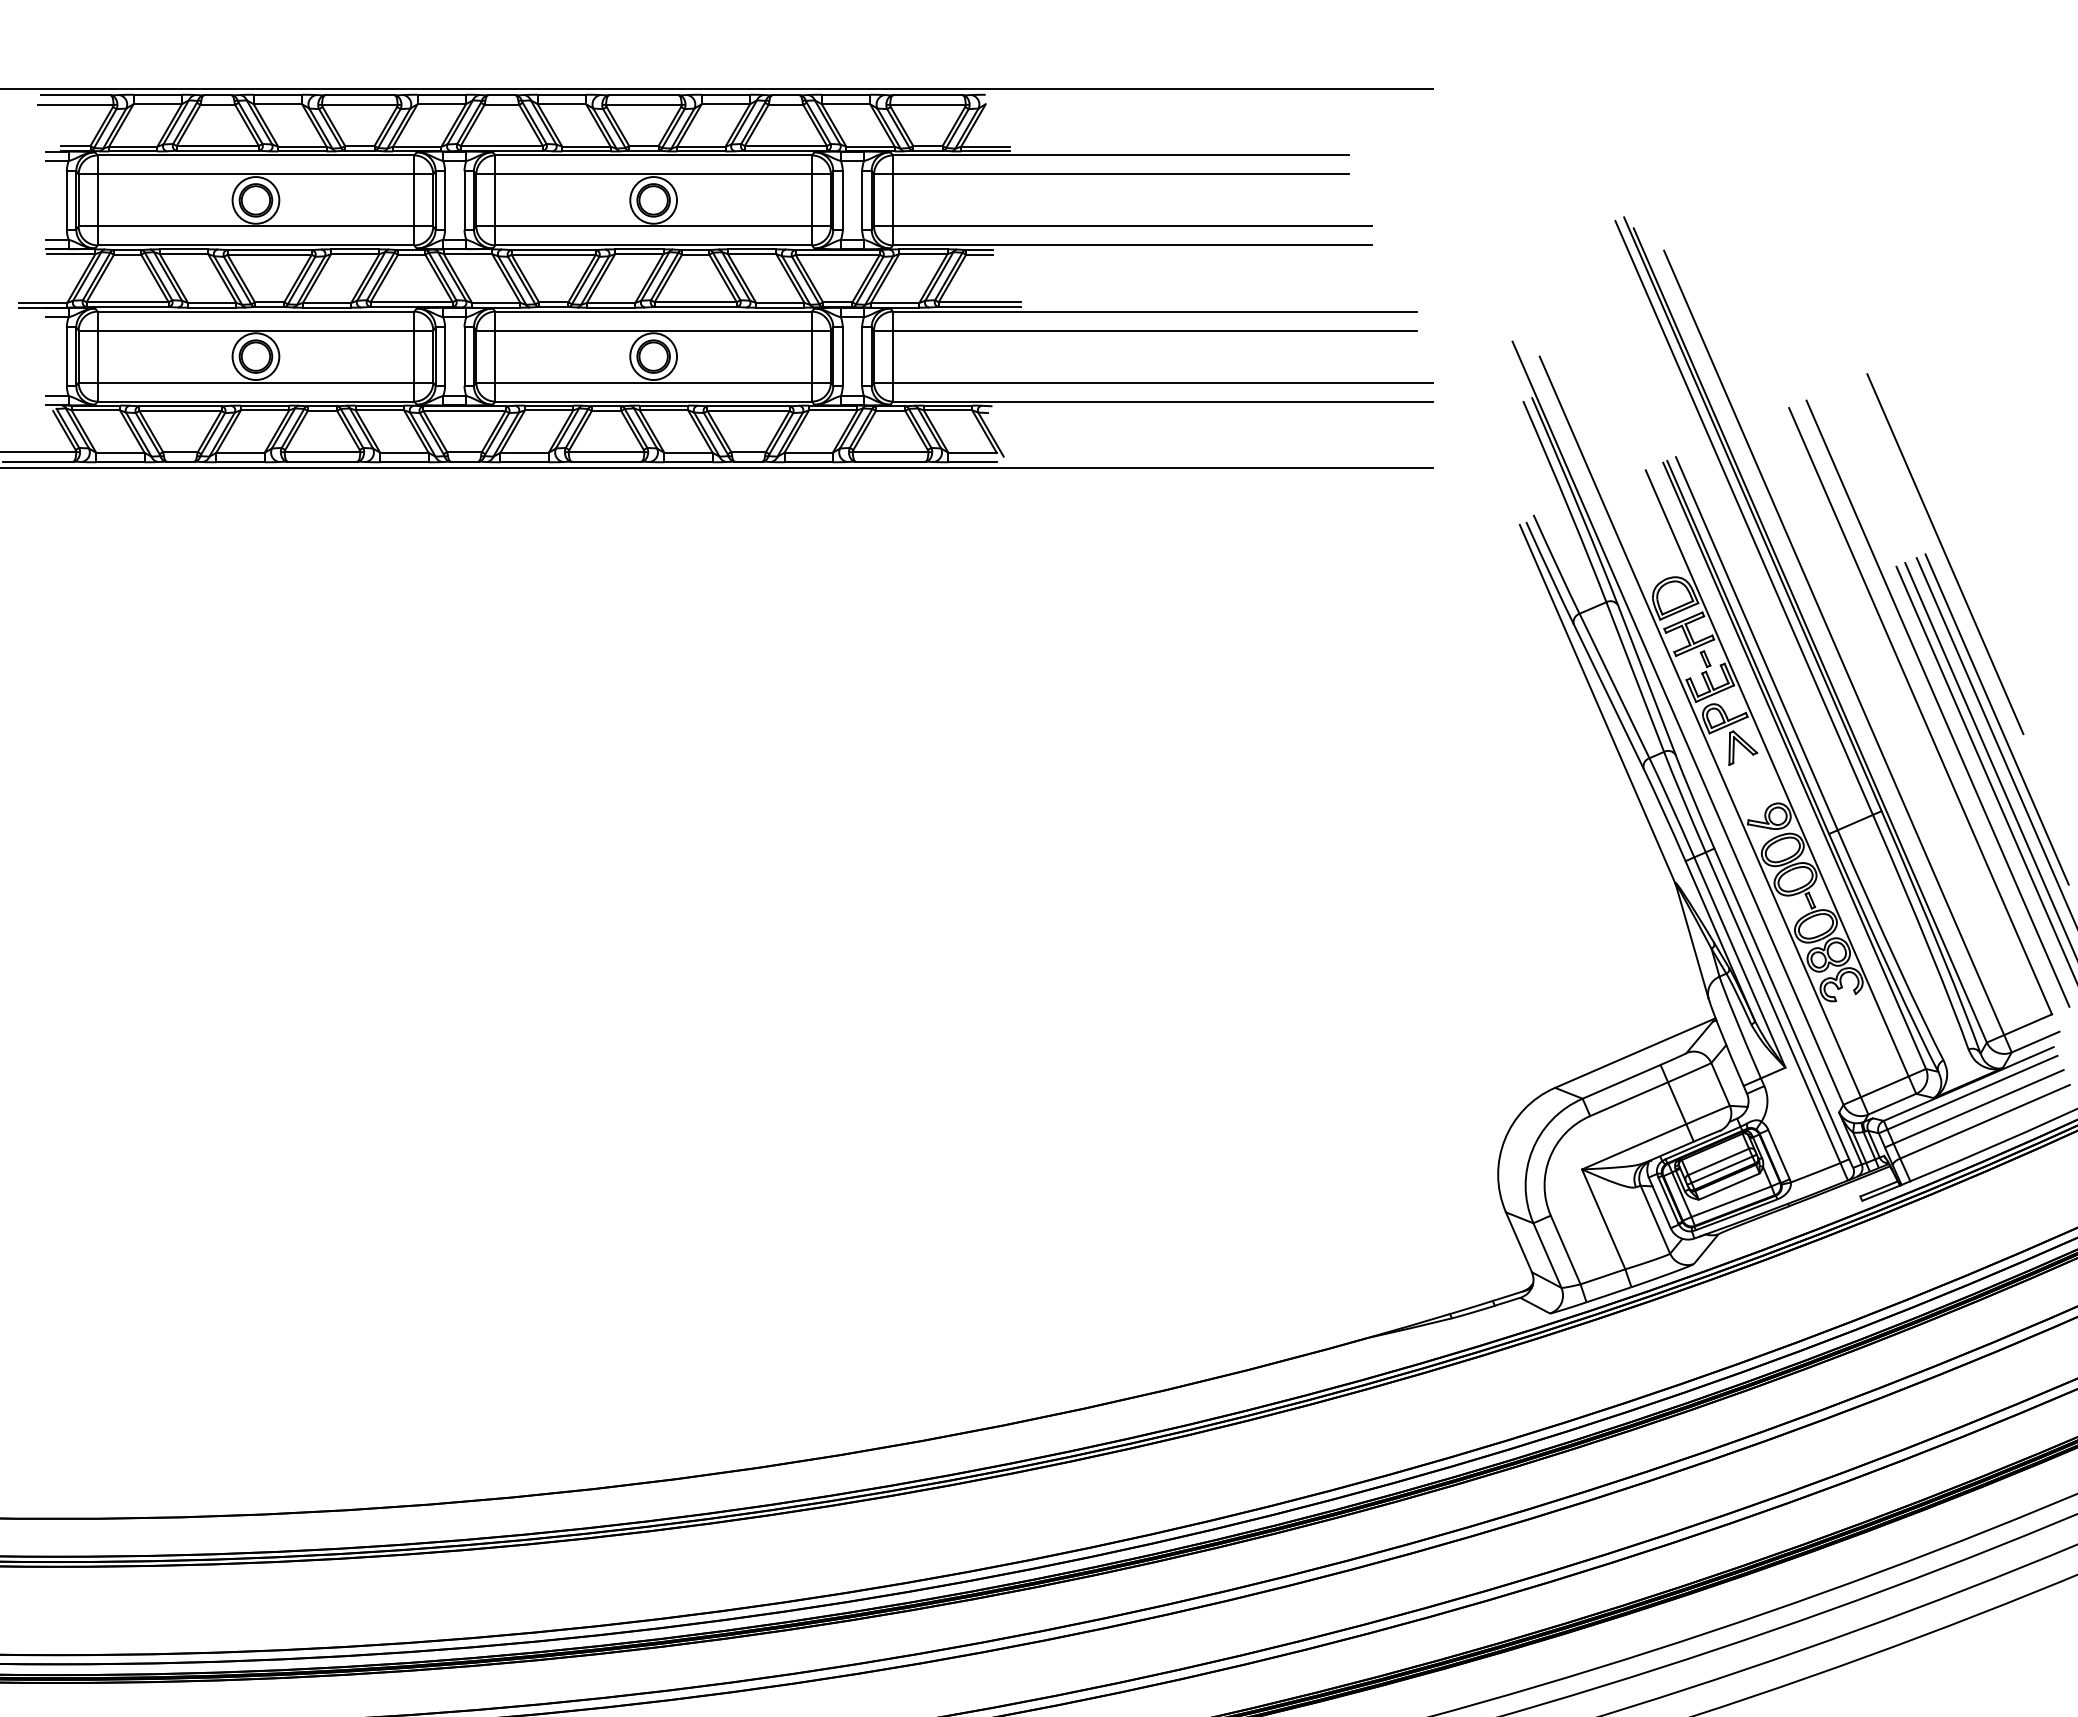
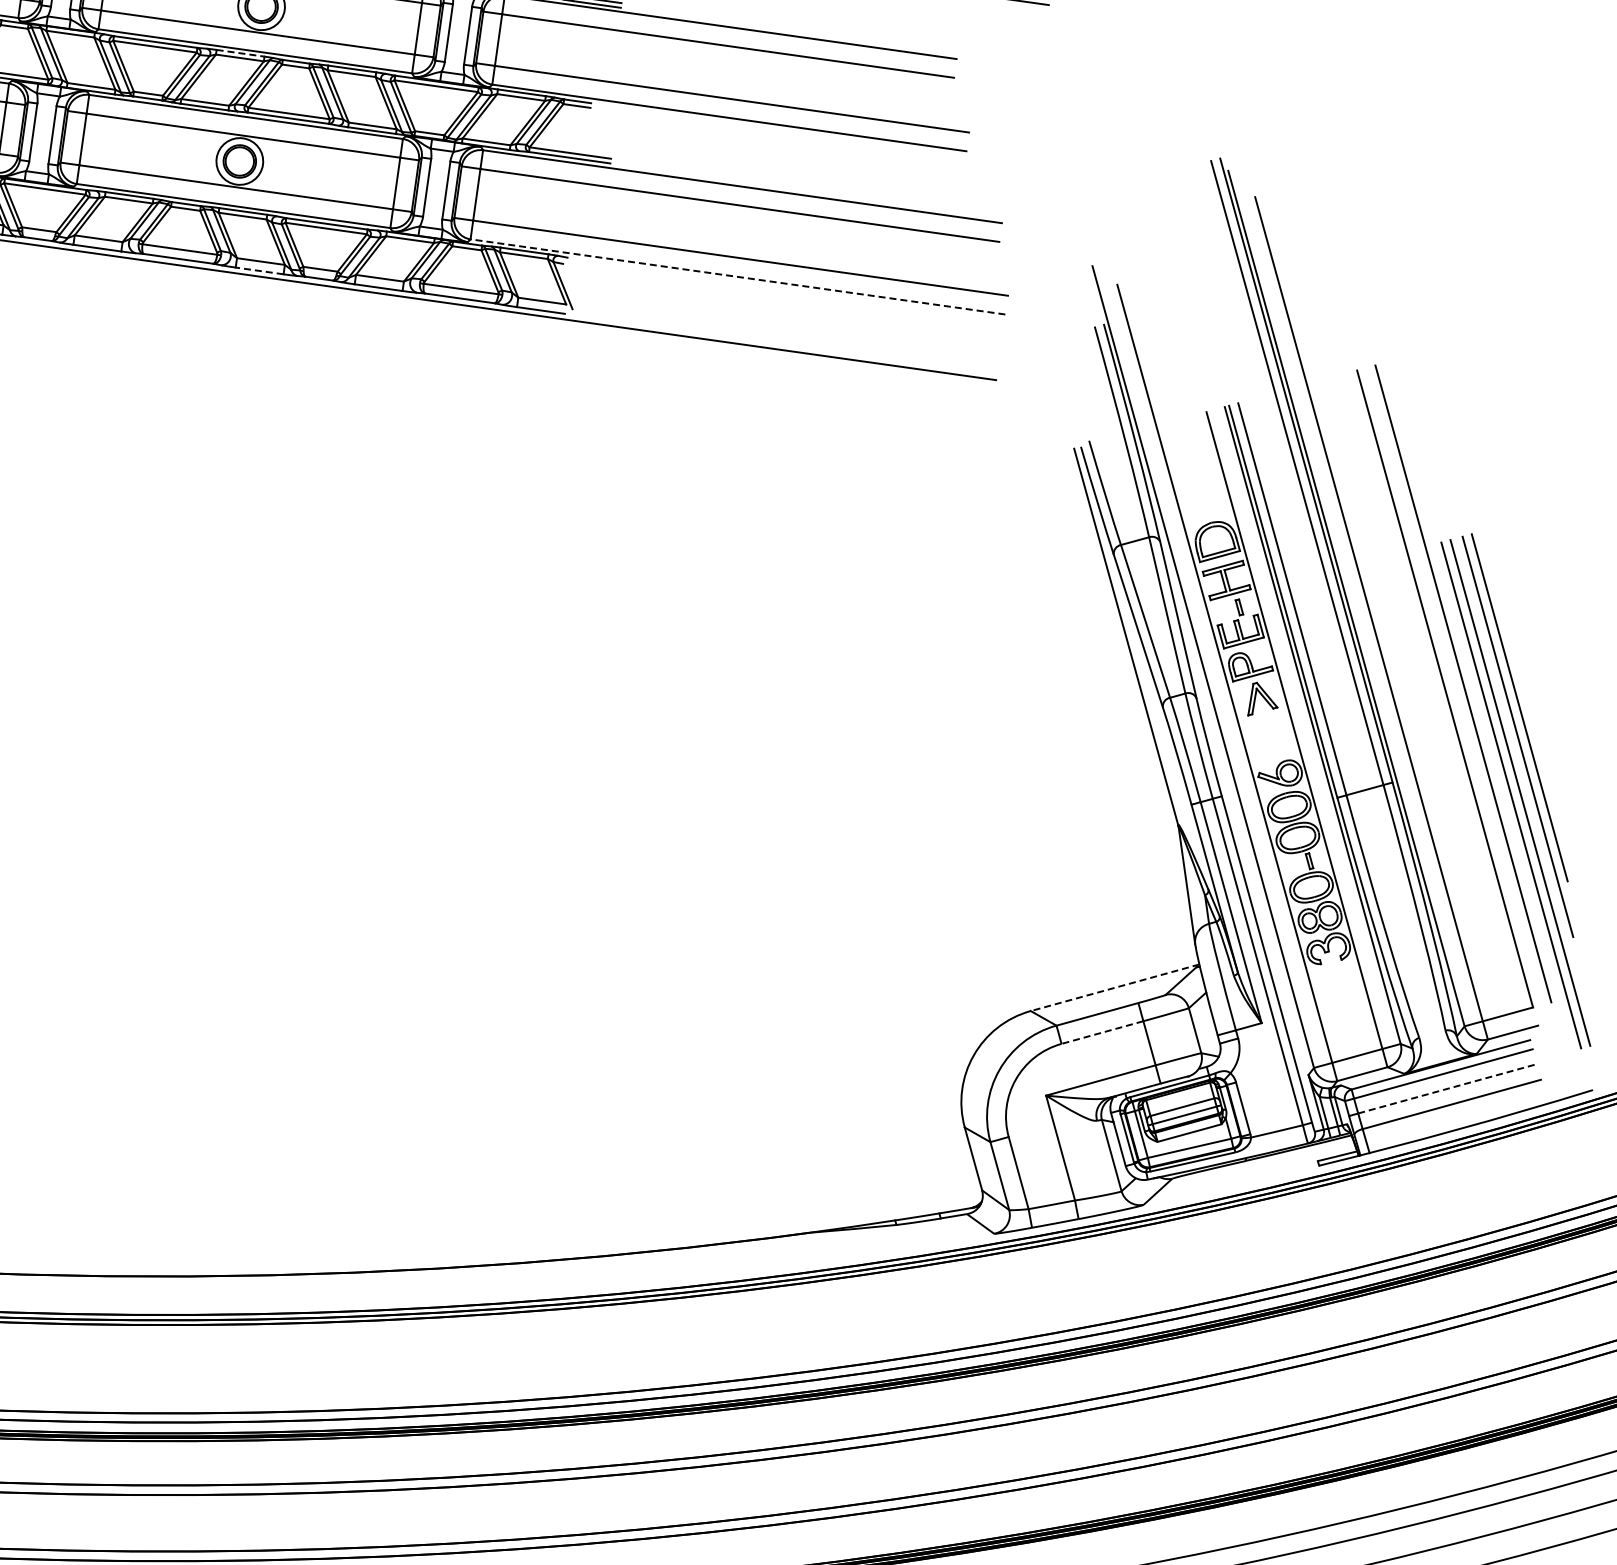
line: (639, 249) -> (240, 53), solid -> dashed
line: (1162, 401) -> (737, 276), solid -> dashed
line: (688, 462) -> (259, 271), solid -> dashed
line: (1945, 554) -> (1491, 537), removed
line: (1634, 1053) -> (1114, 988), solid -> dashed
line: (1628, 1099) -> (1101, 1032), solid -> dashed
line: (1978, 1106) -> (1447, 1088), solid -> dashed

